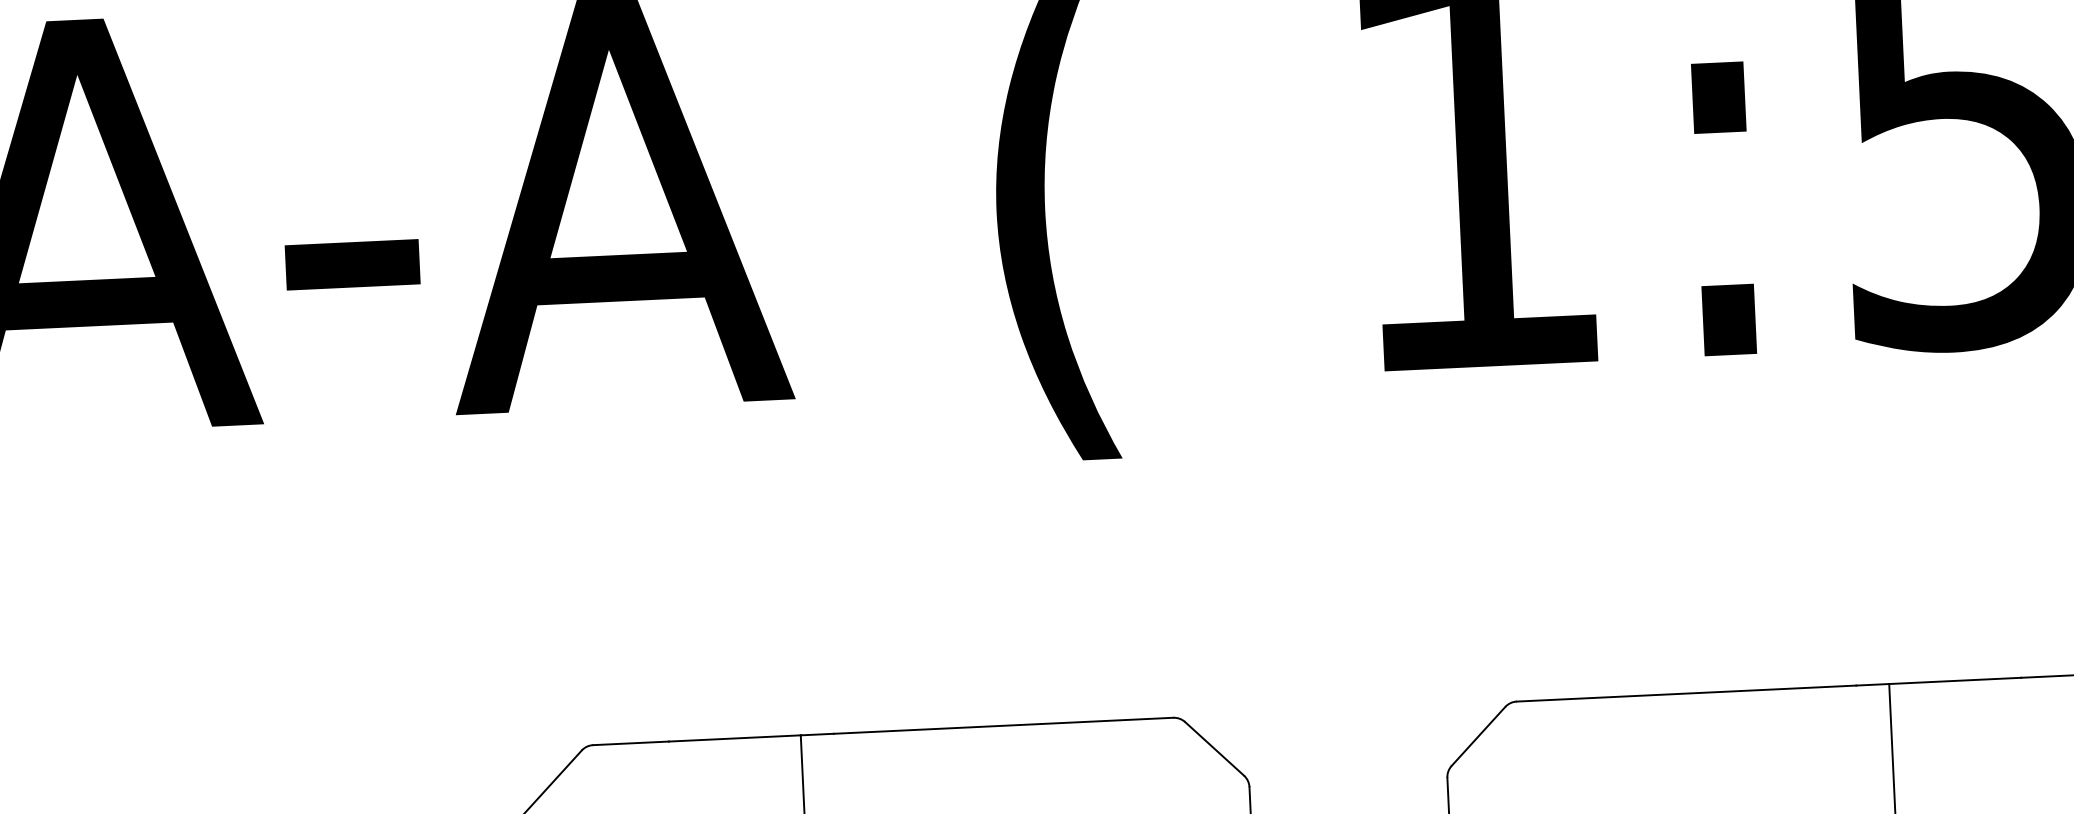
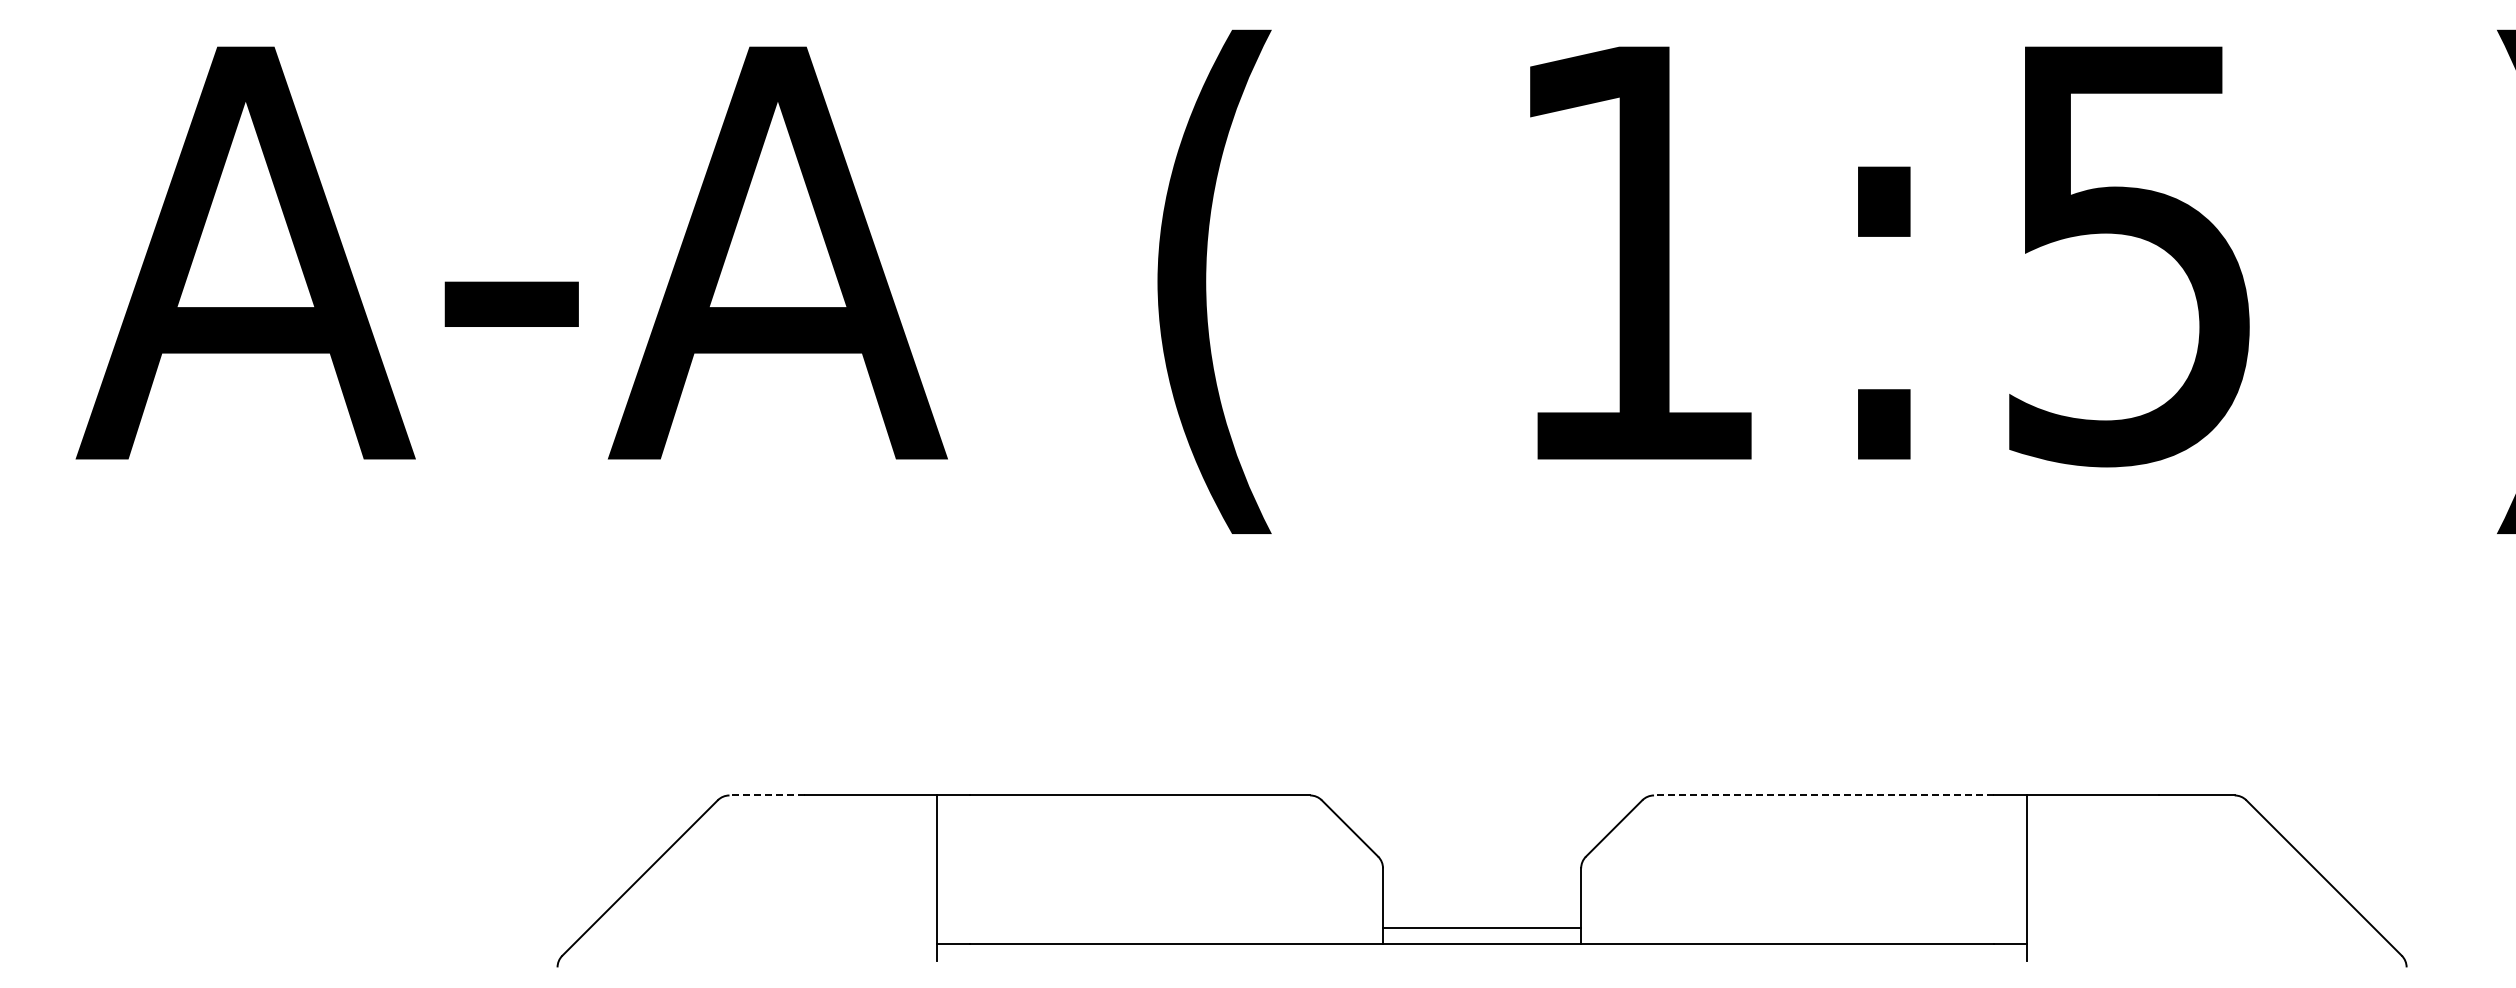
line: (1686, 693) -> (1823, 795), solid -> dashed
line: (631, 743) -> (767, 795), solid -> dashed

